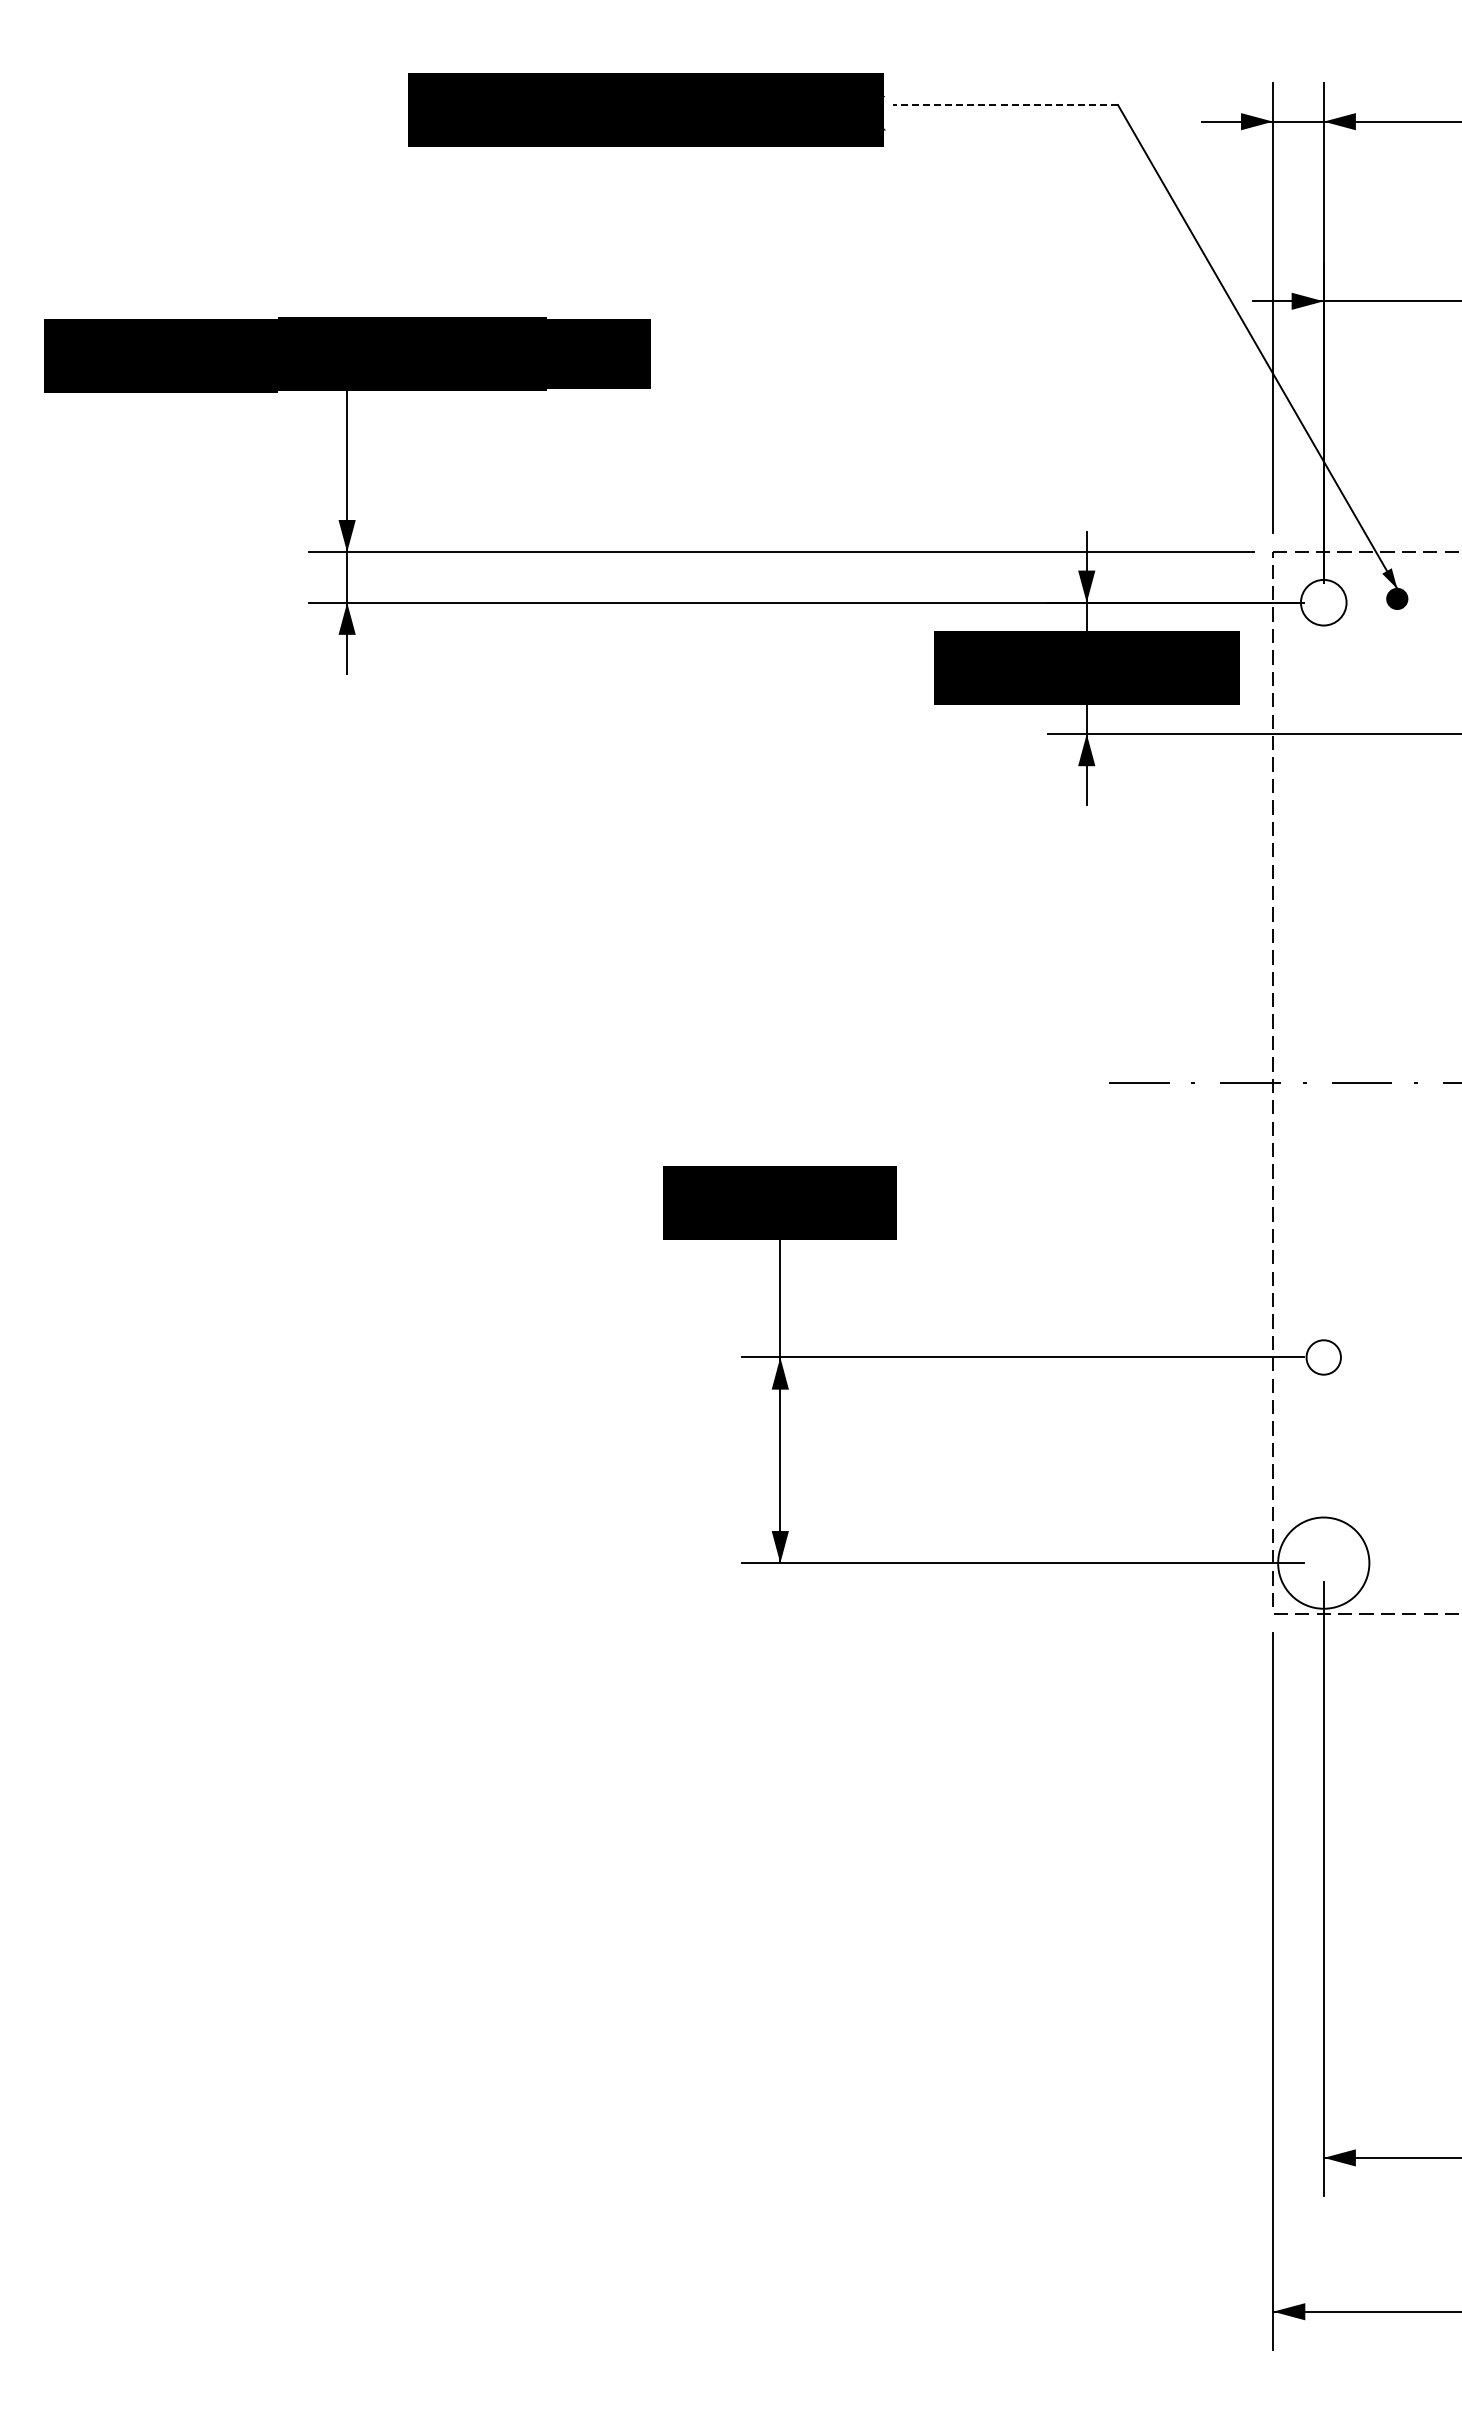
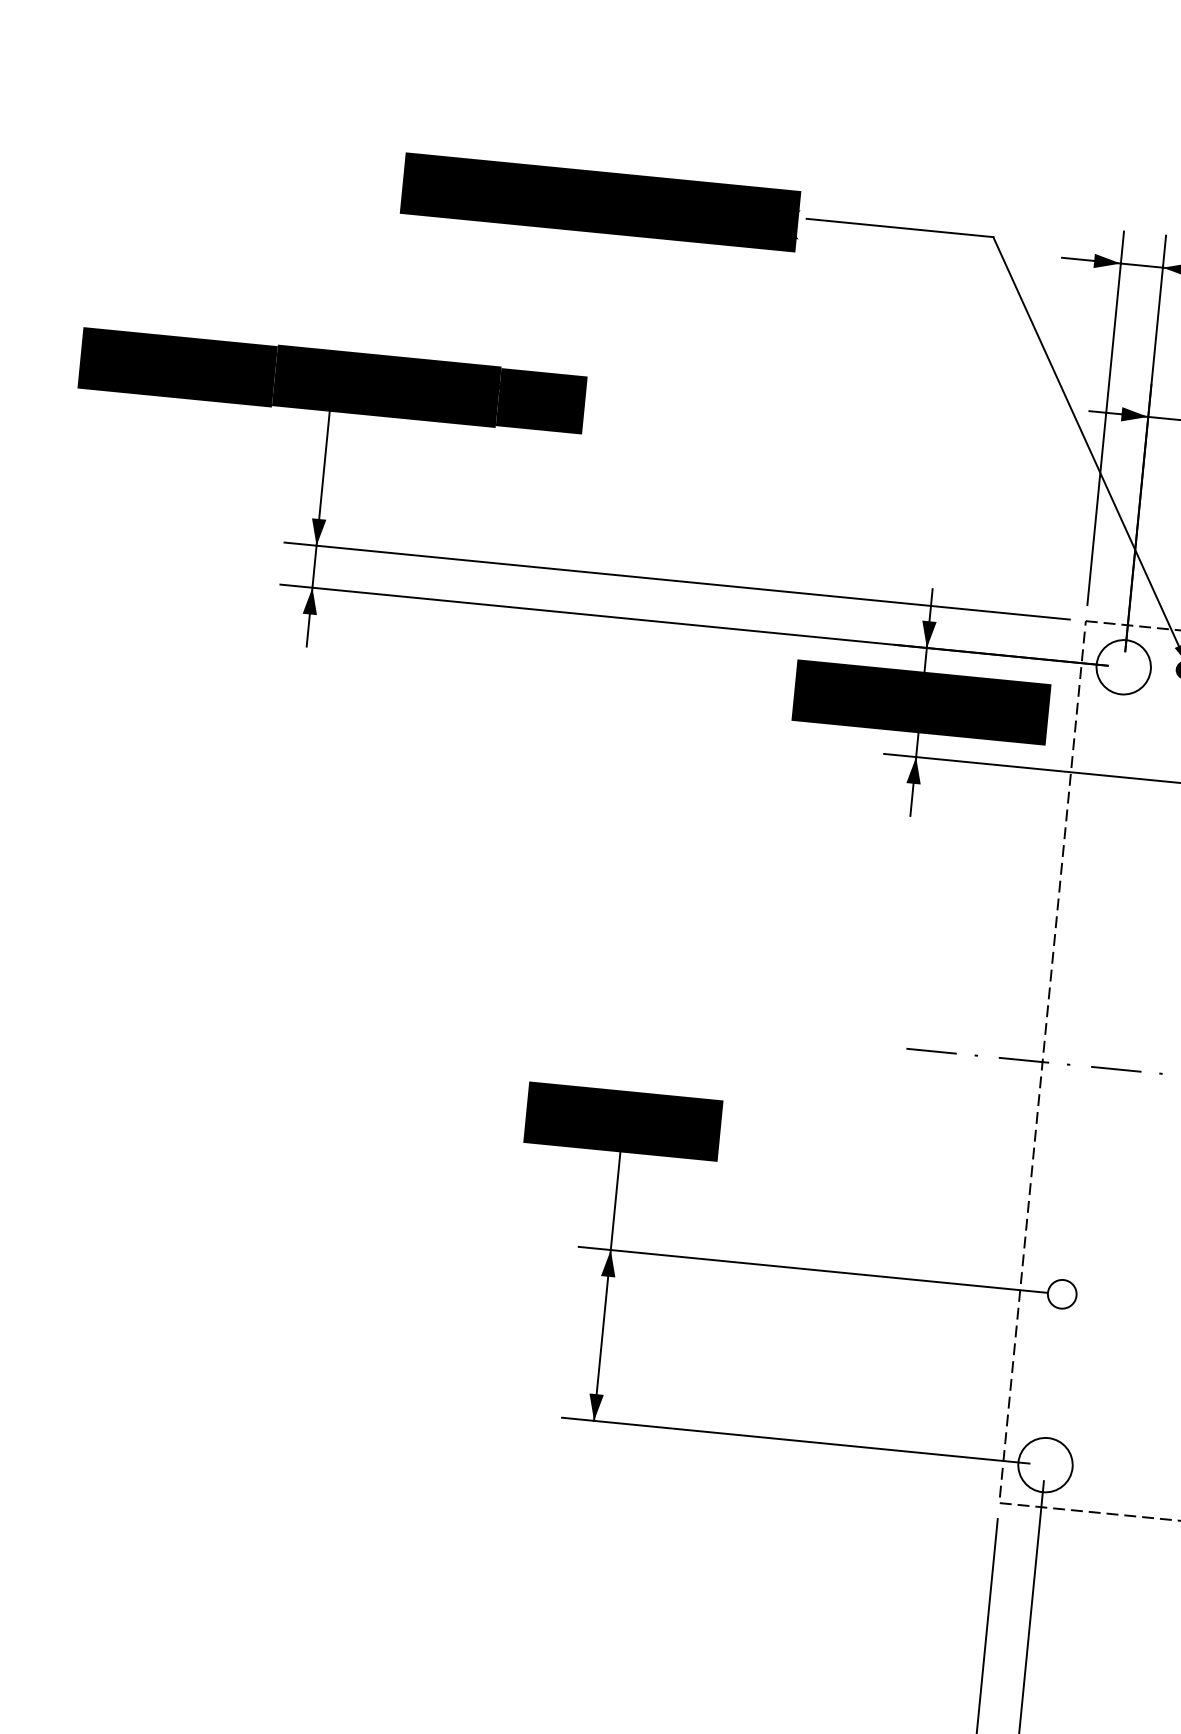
line: (1005, 105) -> (899, 228), dashed -> solid
circle: (1323, 602) -> (1123, 667), size x1.43
circle: (1323, 1562) -> (1045, 1464), size x0.71

